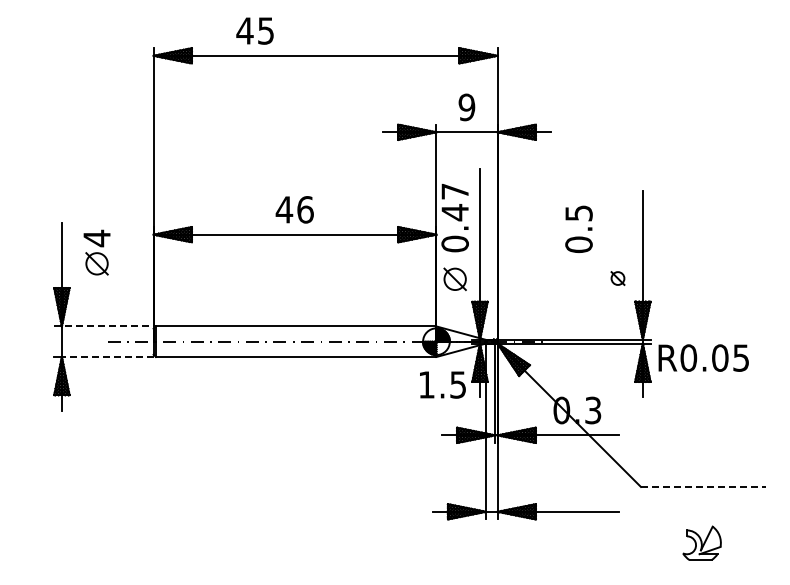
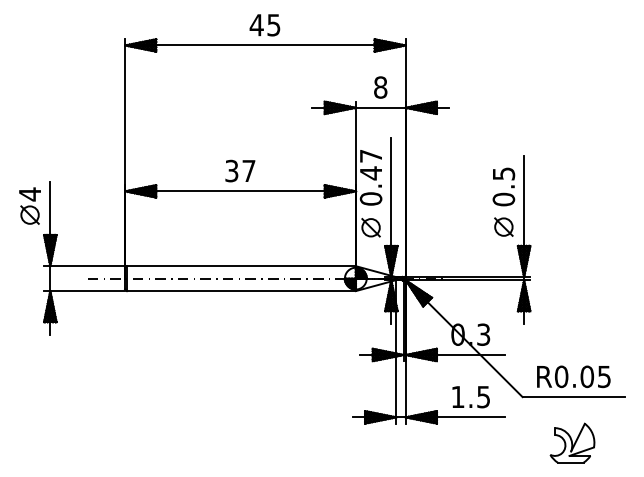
text: (254, 30) -> (264, 24), moved
text: (466, 107) -> (380, 87), 9 -> 8
text: (294, 209) -> (240, 170), 46 -> 37
text: (578, 228) -> (503, 186), moved
part: (96, 252) -> (29, 205), moved
part: (617, 278) -> (503, 227), size x1.67
line: (103, 326) -> (84, 266), dashed -> solid
line: (107, 357) -> (87, 291), dashed -> solid
text: (703, 357) -> (573, 376), moved
text: (442, 384) -> (470, 396), moved
line: (703, 486) -> (573, 396), dashed -> solid
part: (701, 542) -> (571, 442), size x1.43

